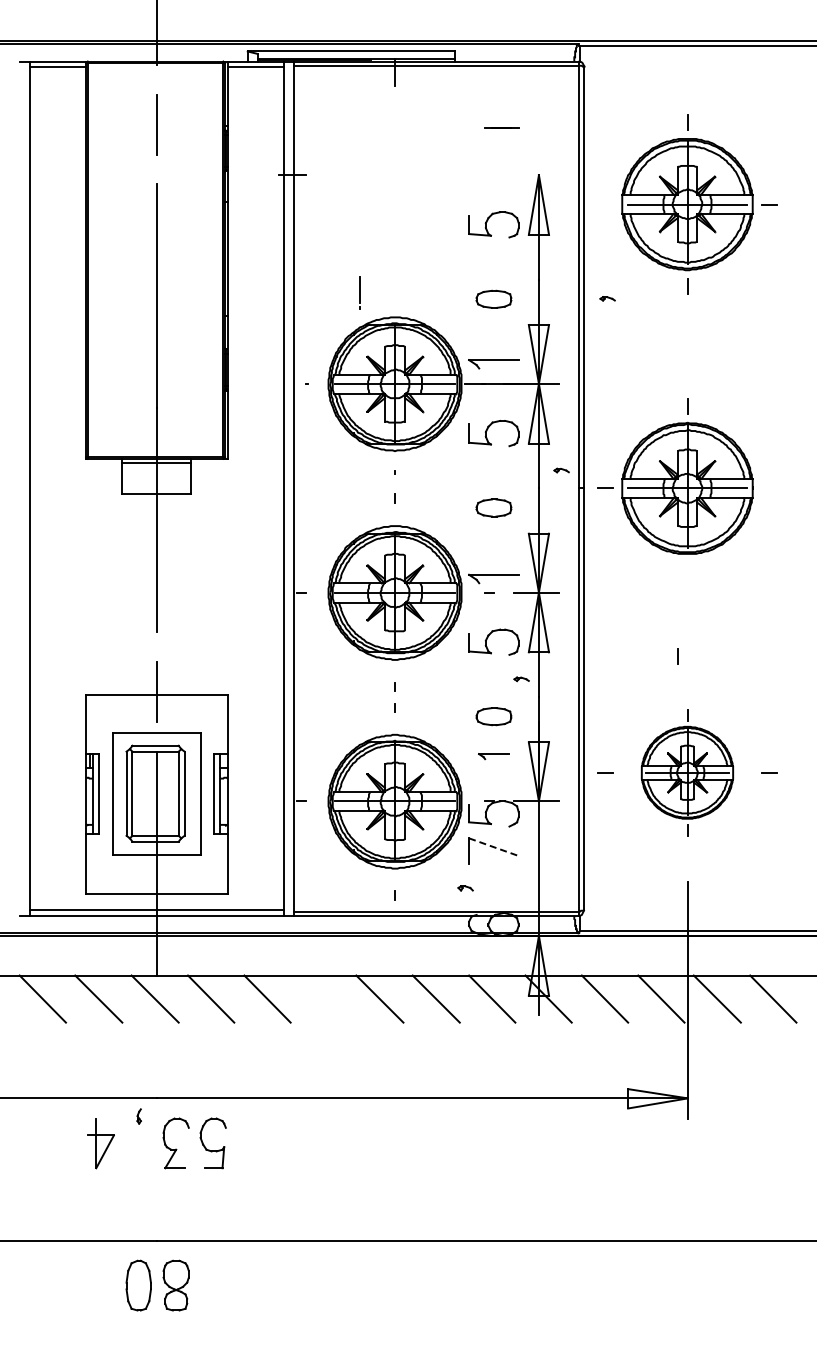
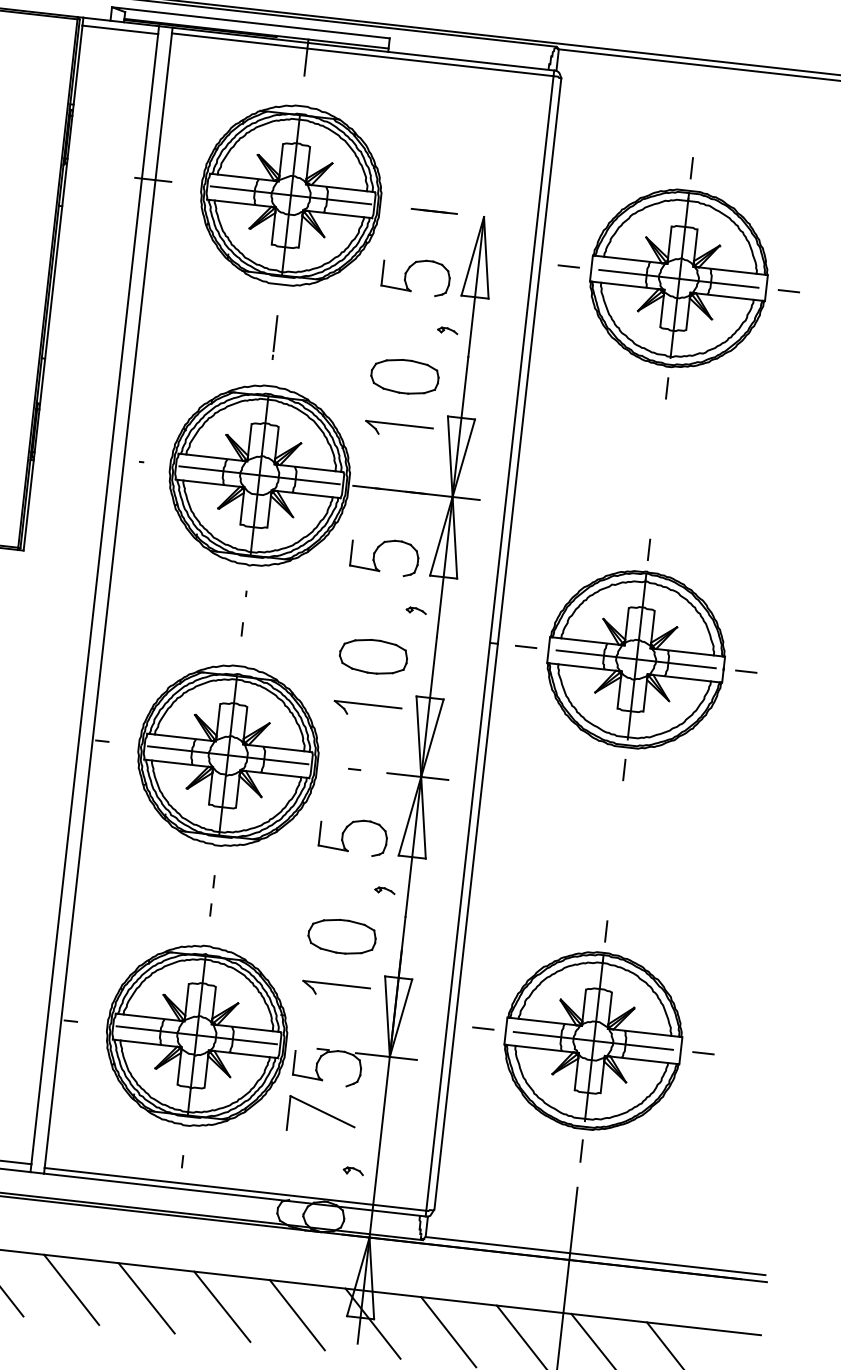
line: (501, 127) -> (433, 210), moved
part: (394, 174) -> (290, 194), added
line: (605, 204) -> (568, 266), added
line: (359, 292) -> (274, 336), moved
part: (607, 298) -> (447, 330), moved
part: (493, 299) -> (404, 376), size x1.43
part: (493, 364) -> (398, 430), moved
part: (561, 470) -> (416, 610), moved
line: (769, 487) -> (746, 670), added
part: (493, 507) -> (373, 655), size x1.43
part: (493, 578) -> (367, 709), moved
line: (677, 656) -> (623, 769), moved
part: (493, 716) -> (341, 936), size x1.43
part: (493, 756) -> (335, 989), size x1.67
part: (687, 772) -> (593, 1040), size x1.43
line: (494, 847) -> (323, 1112), dashed -> solid
part: (465, 888) -> (353, 1171), moved
line: (323, 998) -> (71, 1289), added

